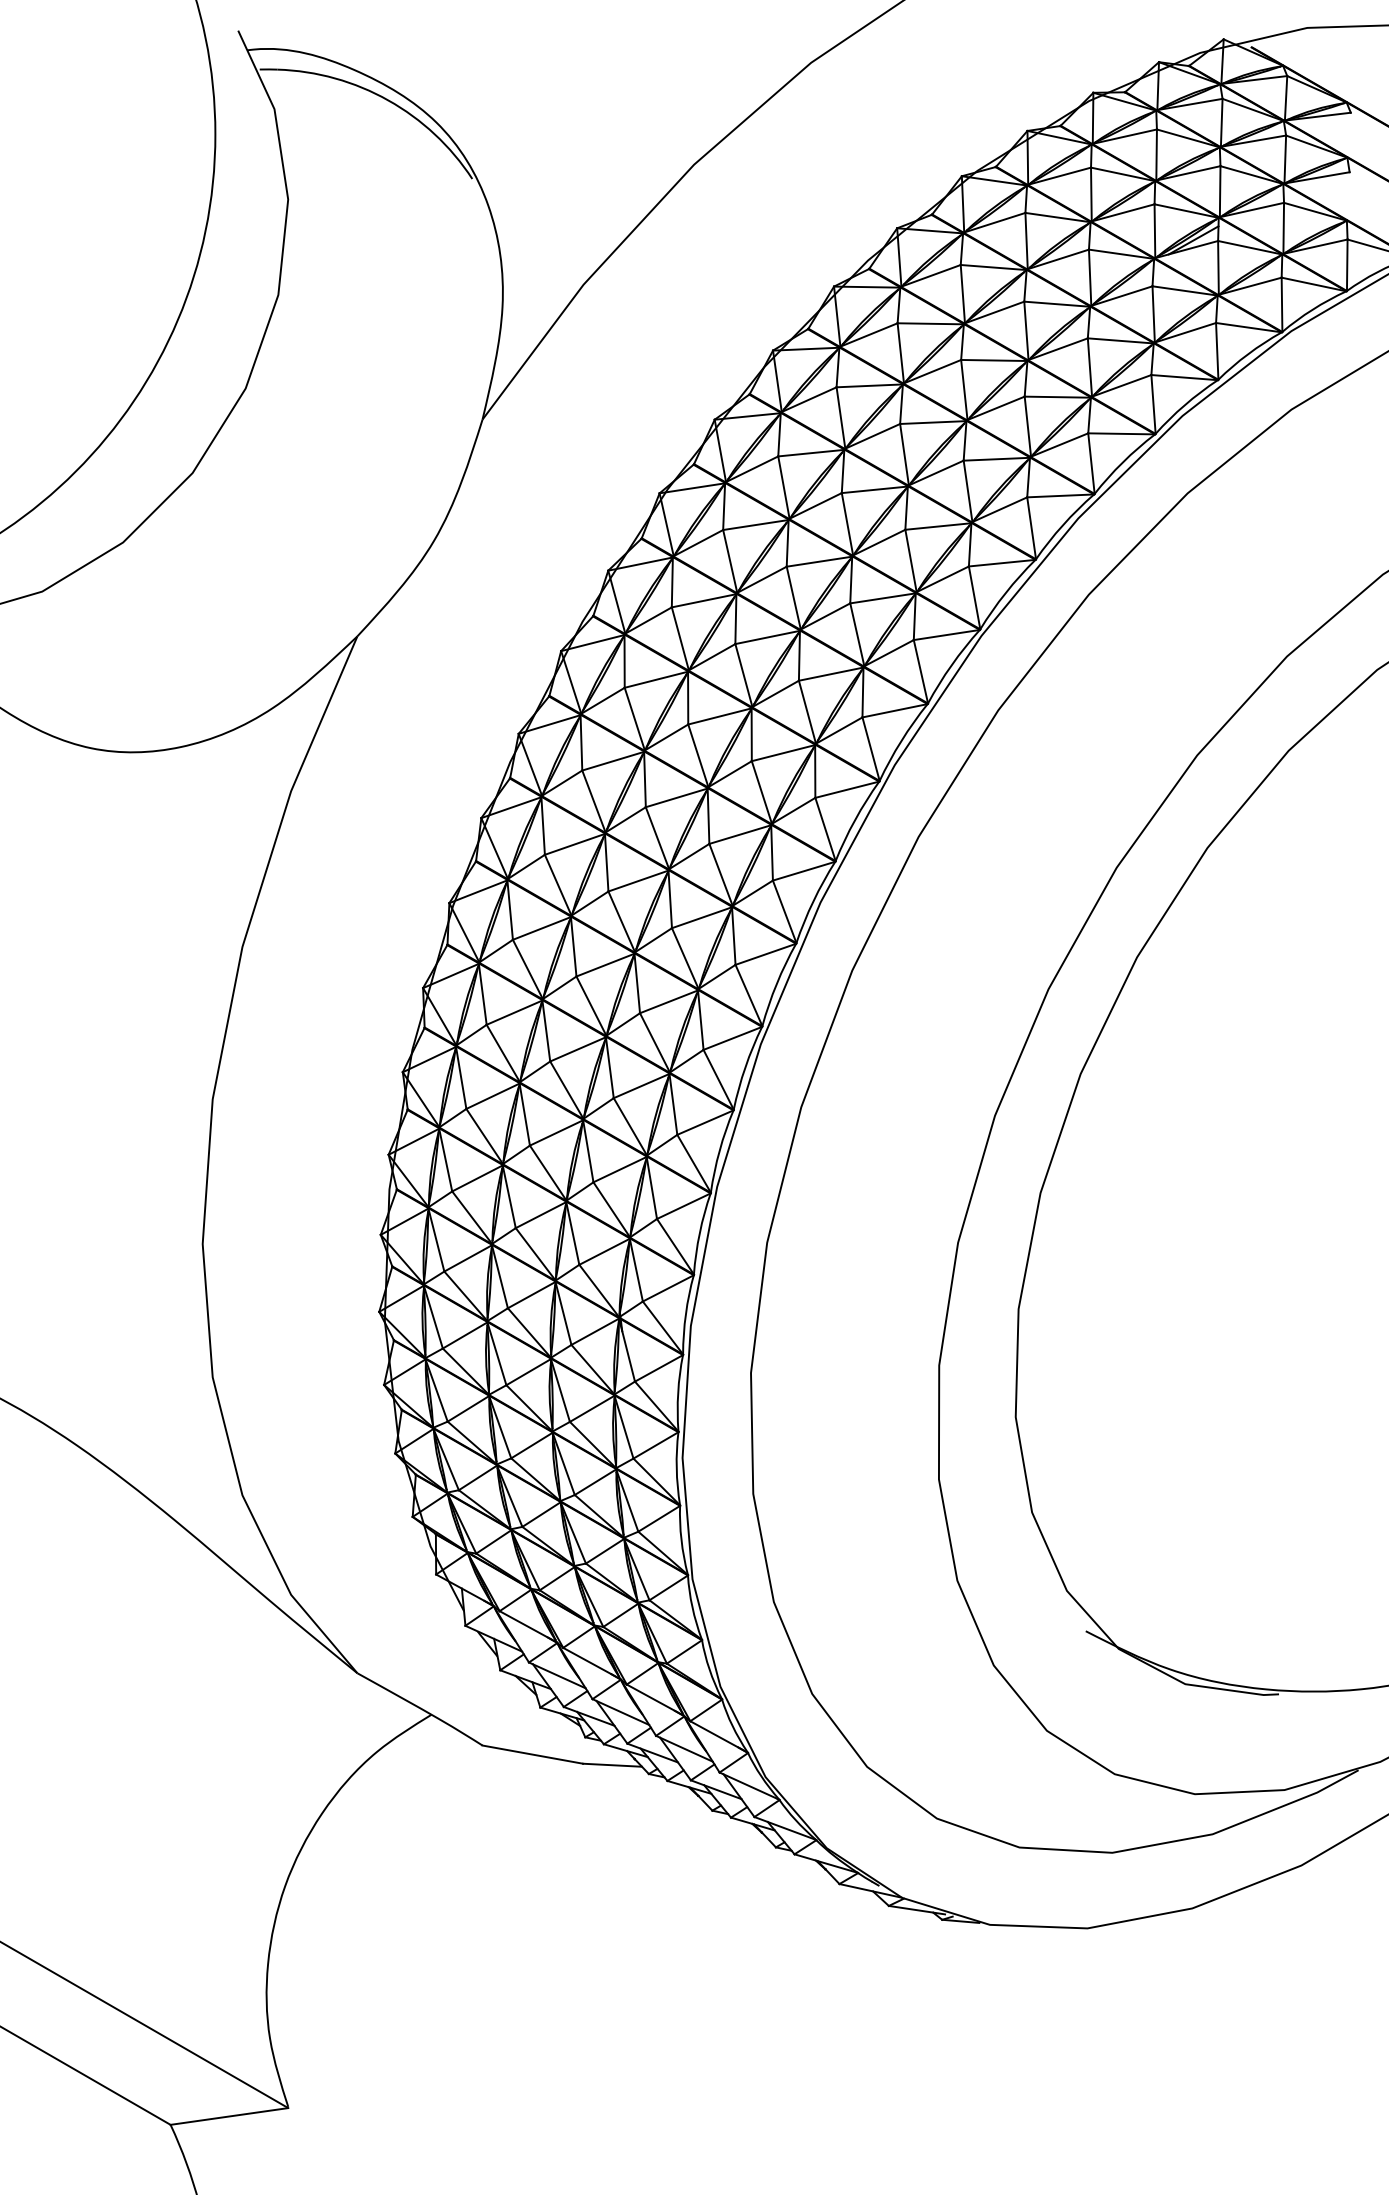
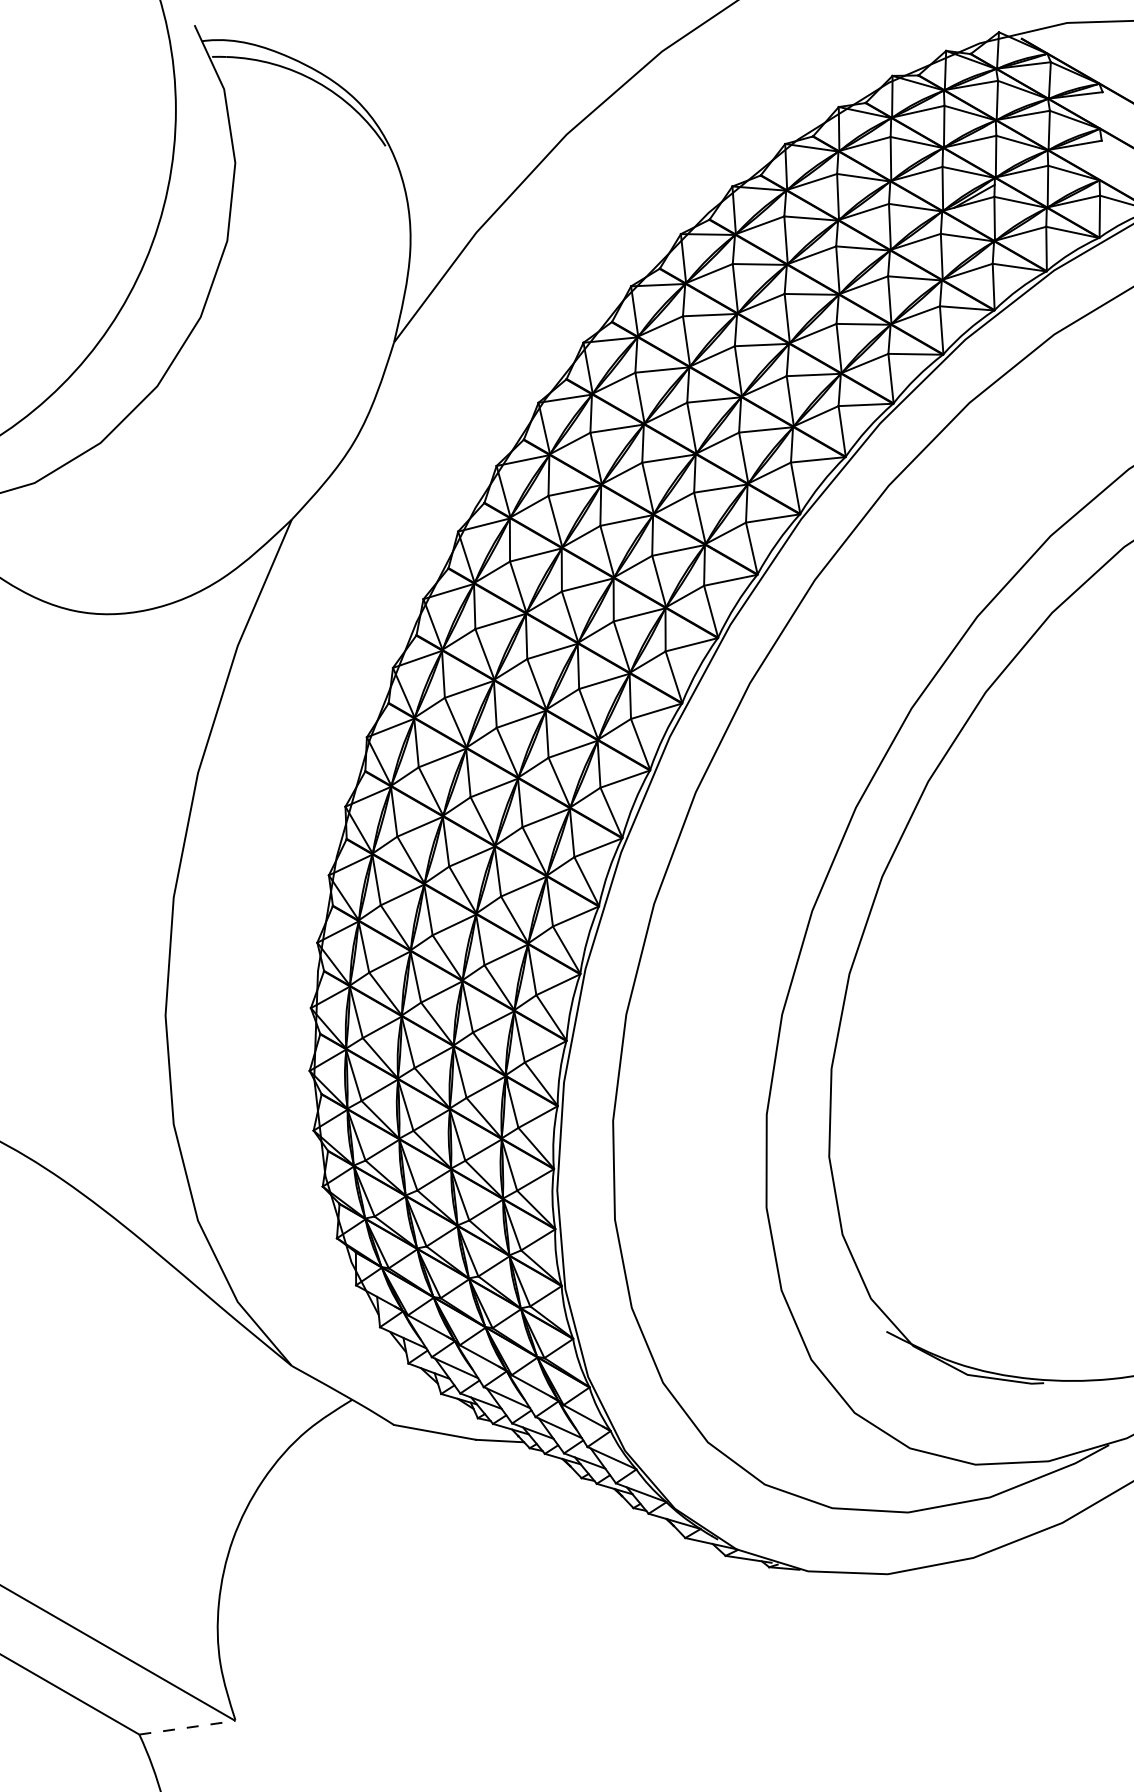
line: (229, 2116) -> (187, 1727), solid -> dashed

